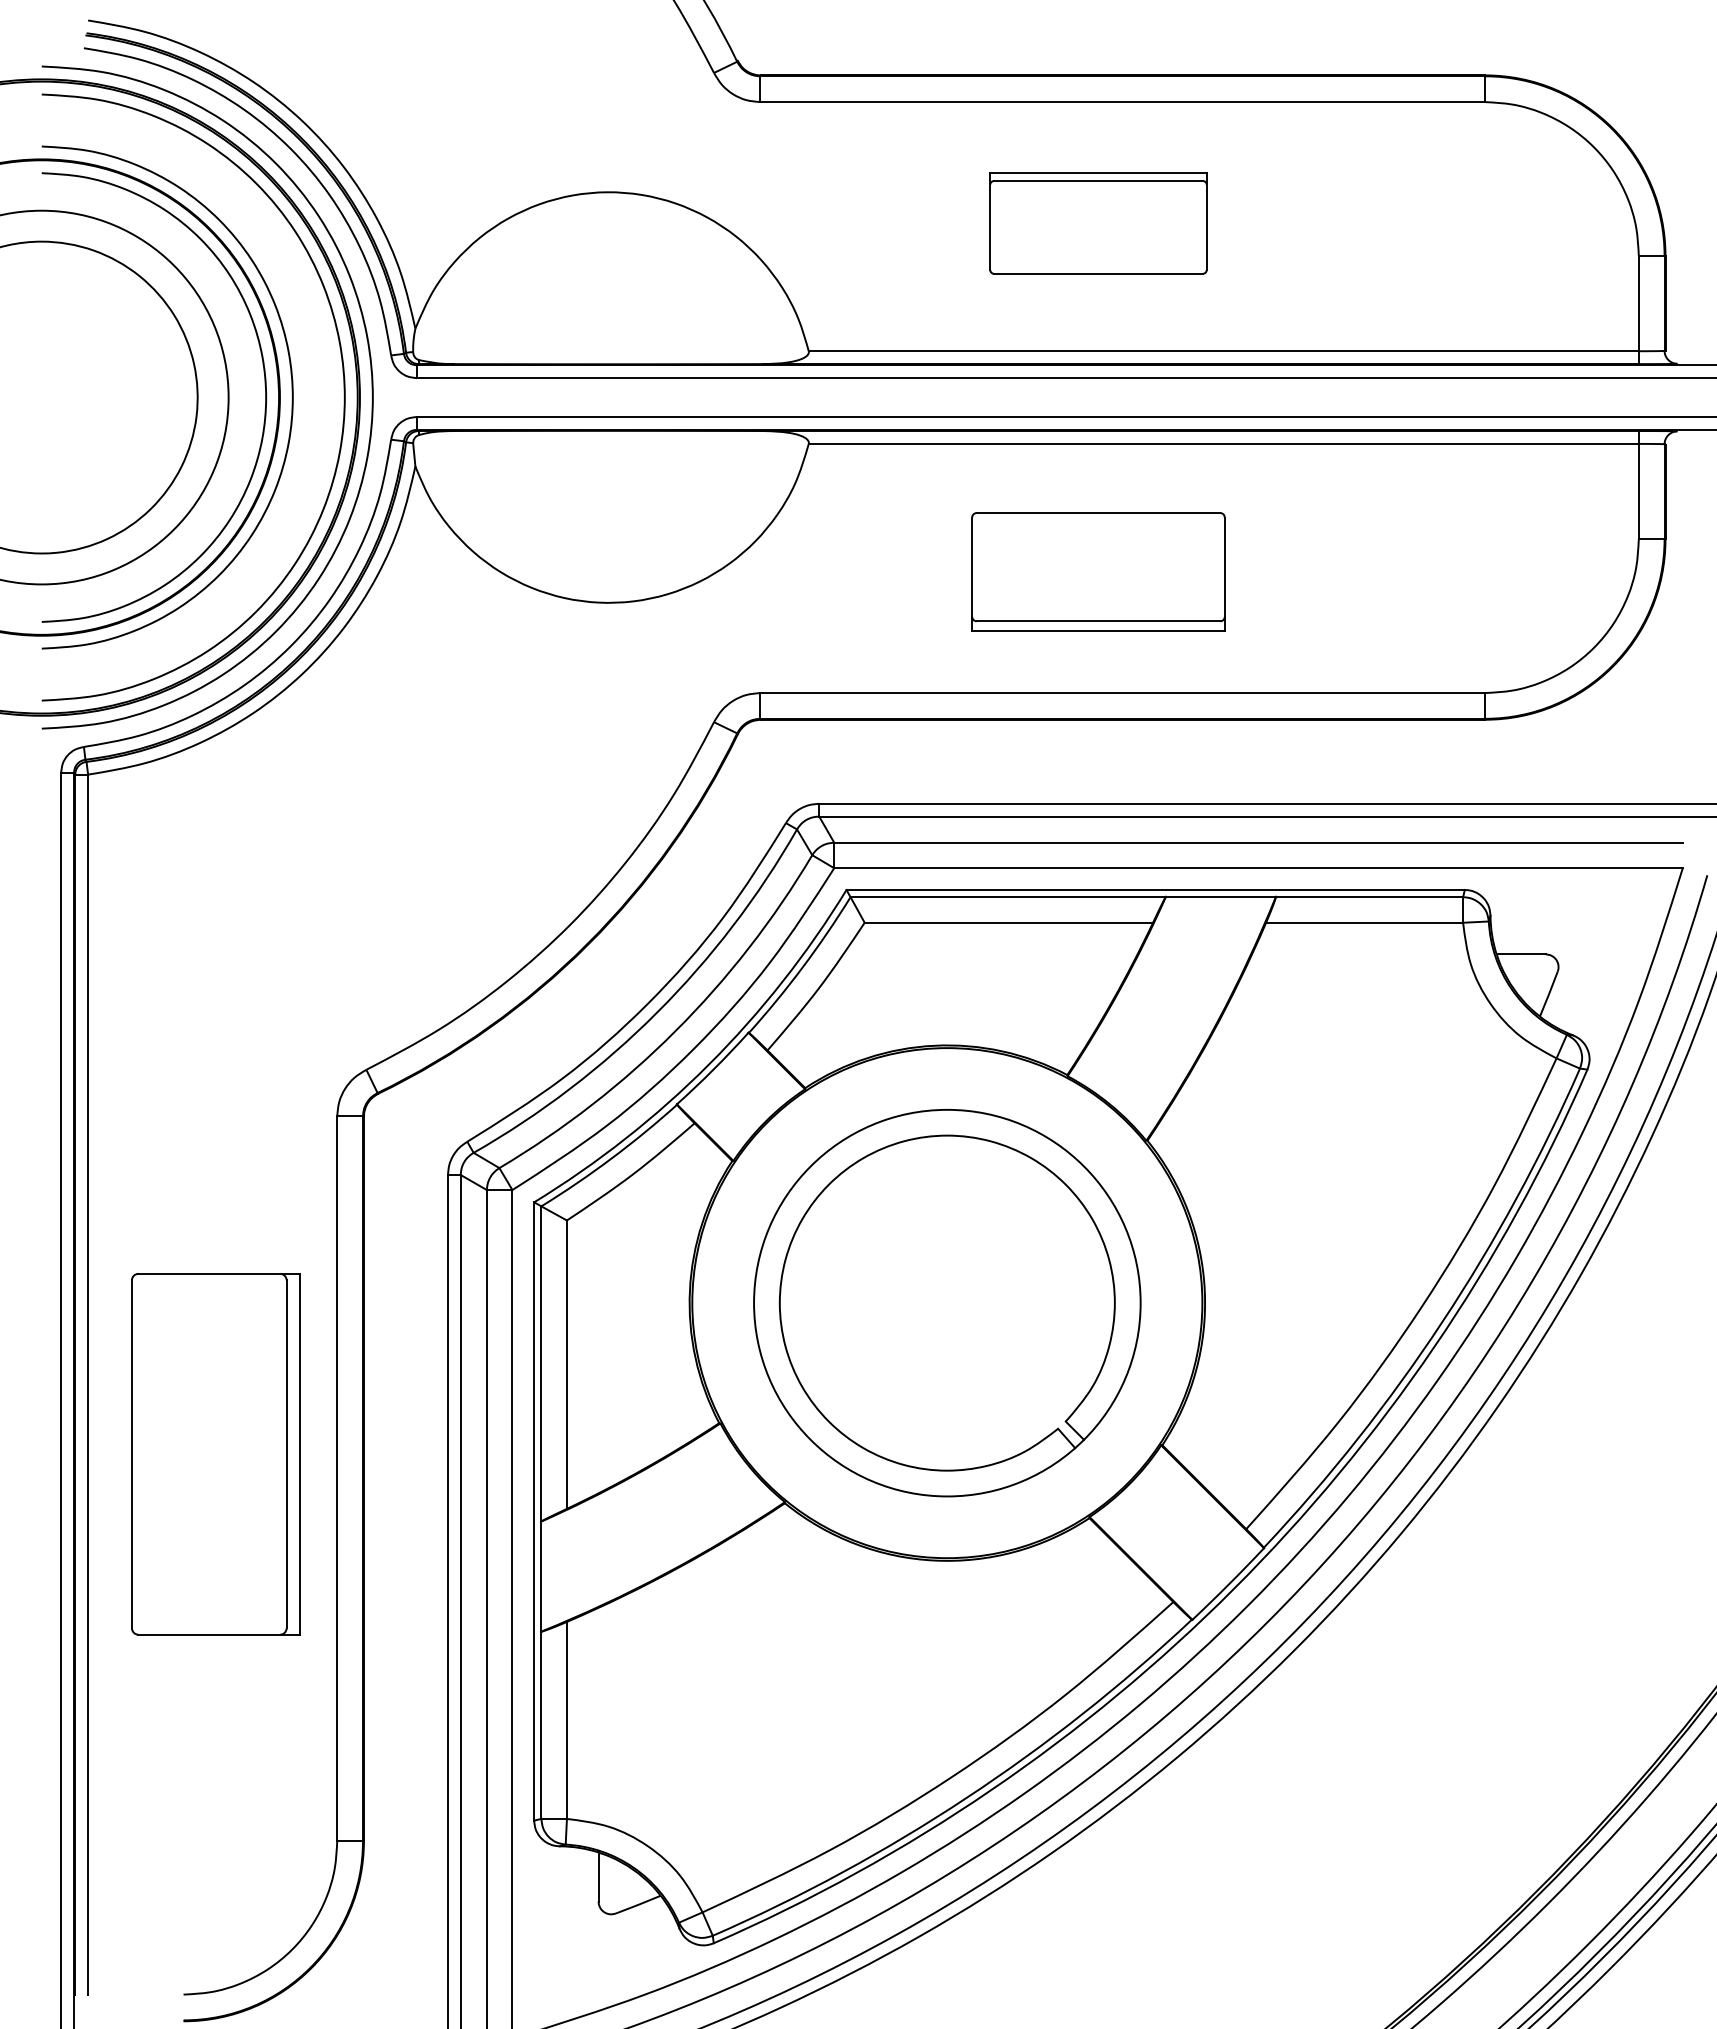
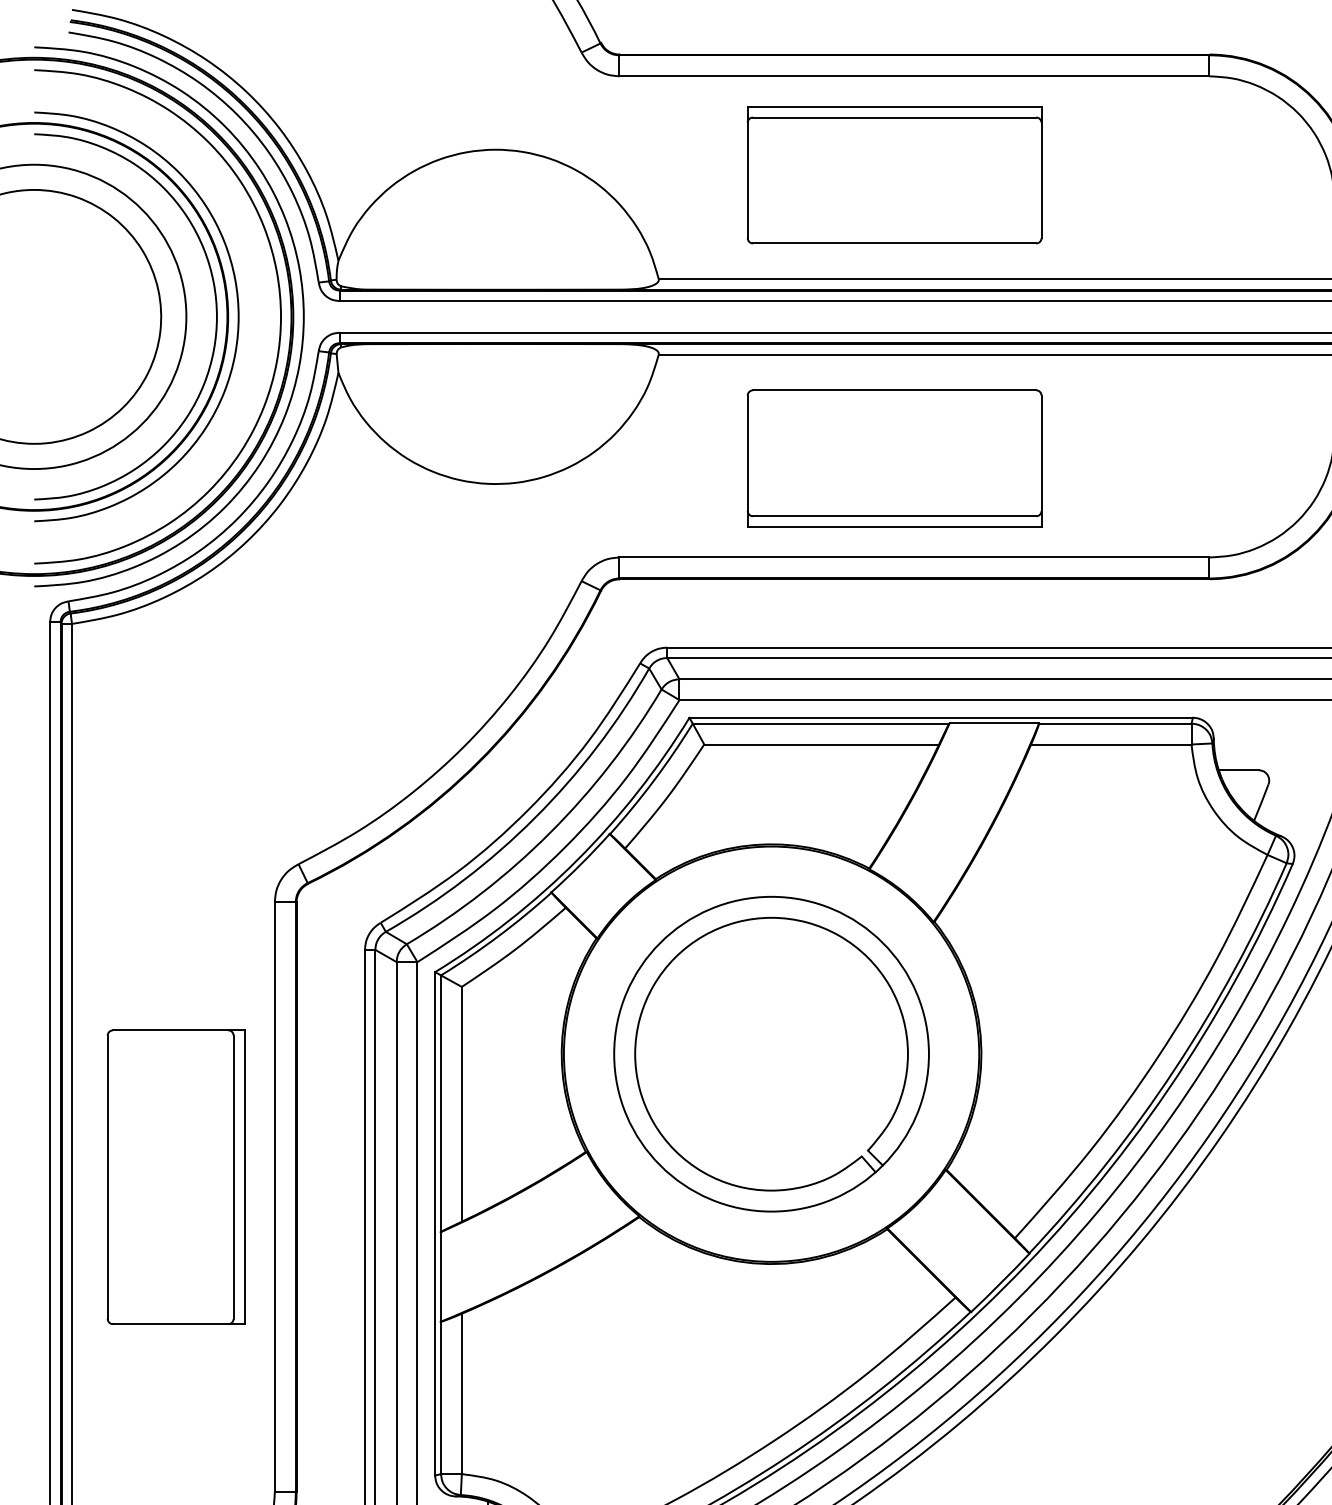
part: (1098, 223) -> (894, 175), size x1.67
part: (1098, 571) -> (894, 458), size x1.43

